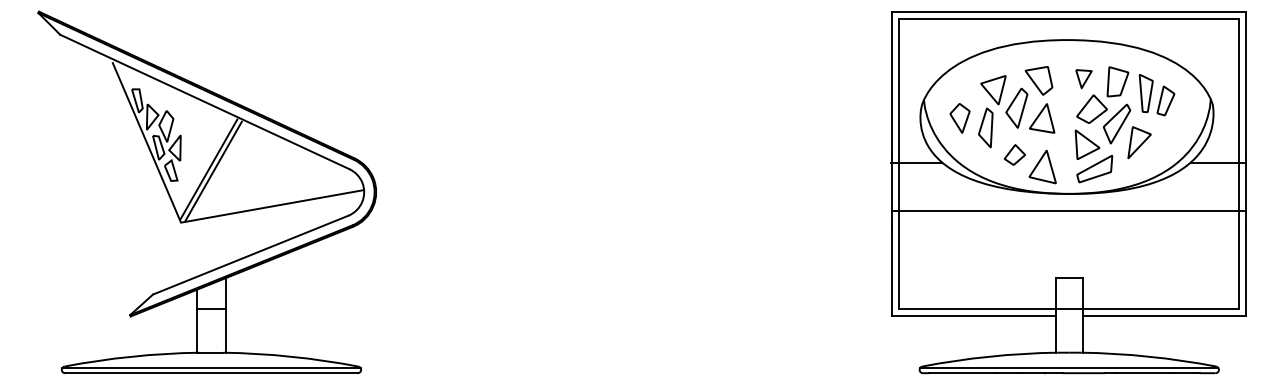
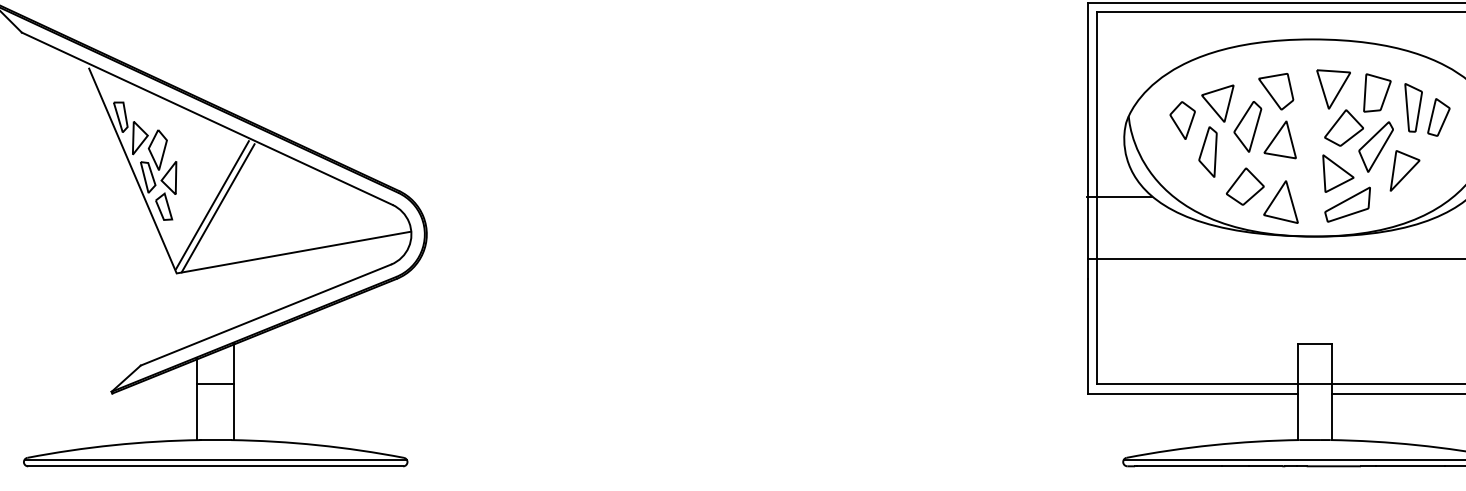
part: (1083, 78) -> (1333, 88), size x1.67
part: (959, 118) -> (1181, 120), moved
part: (1014, 154) -> (1244, 186), size x1.43

